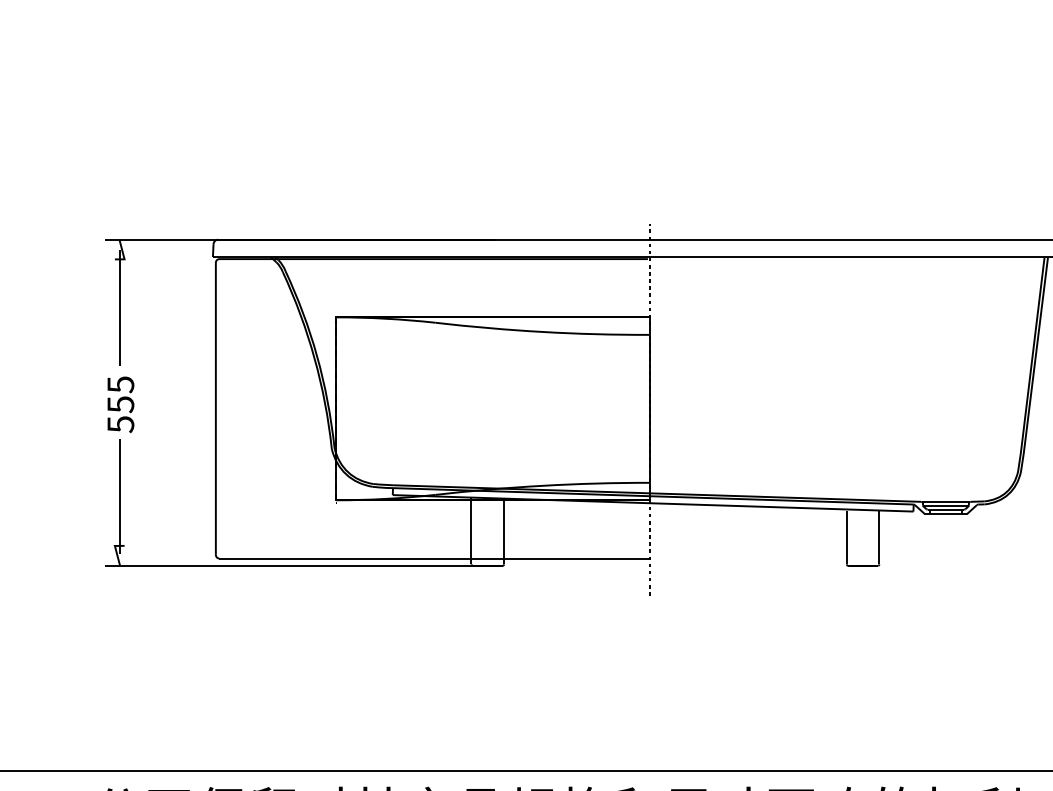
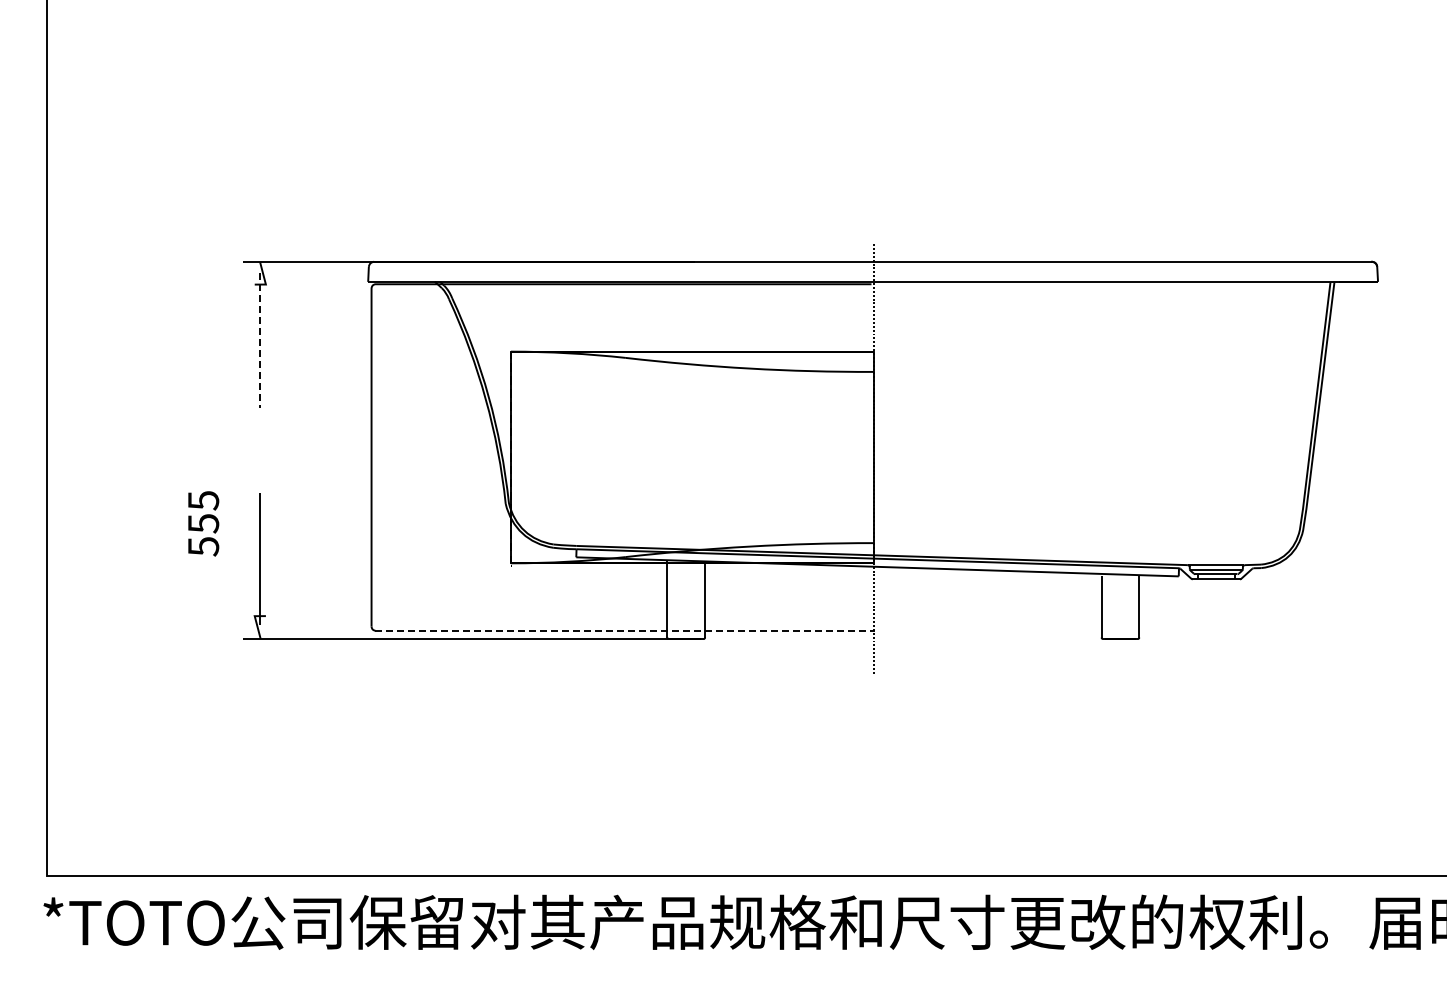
line: (119, 307) -> (260, 340), solid -> dashed
text: (120, 404) -> (203, 523), moved
line: (435, 558) -> (625, 630), solid -> dashed

